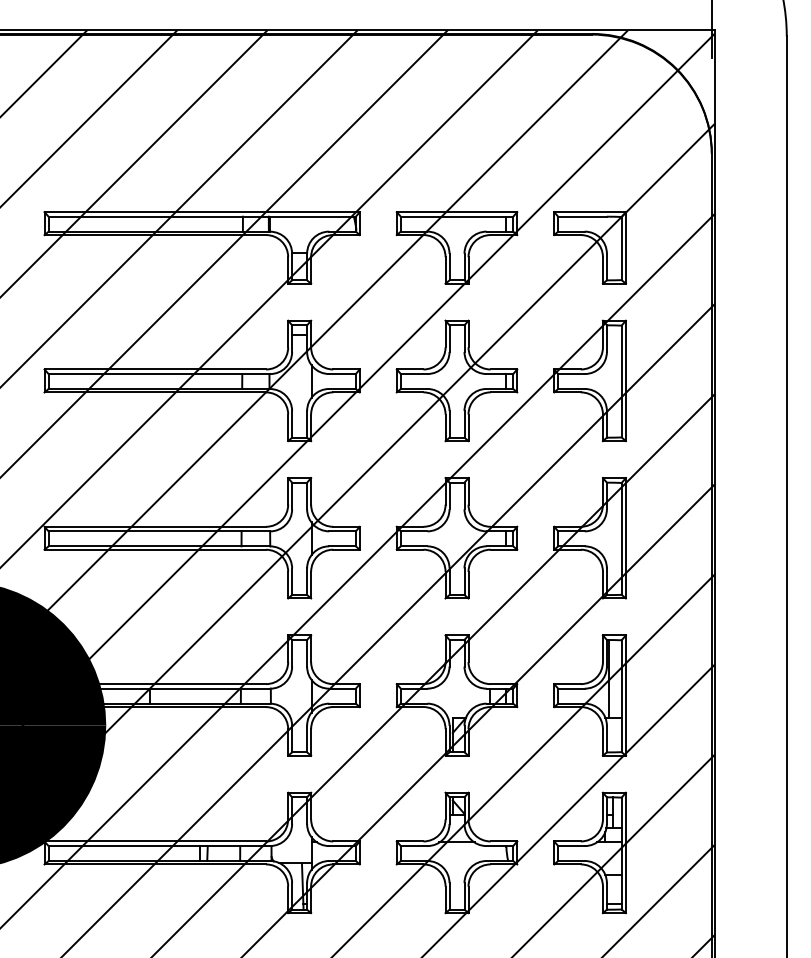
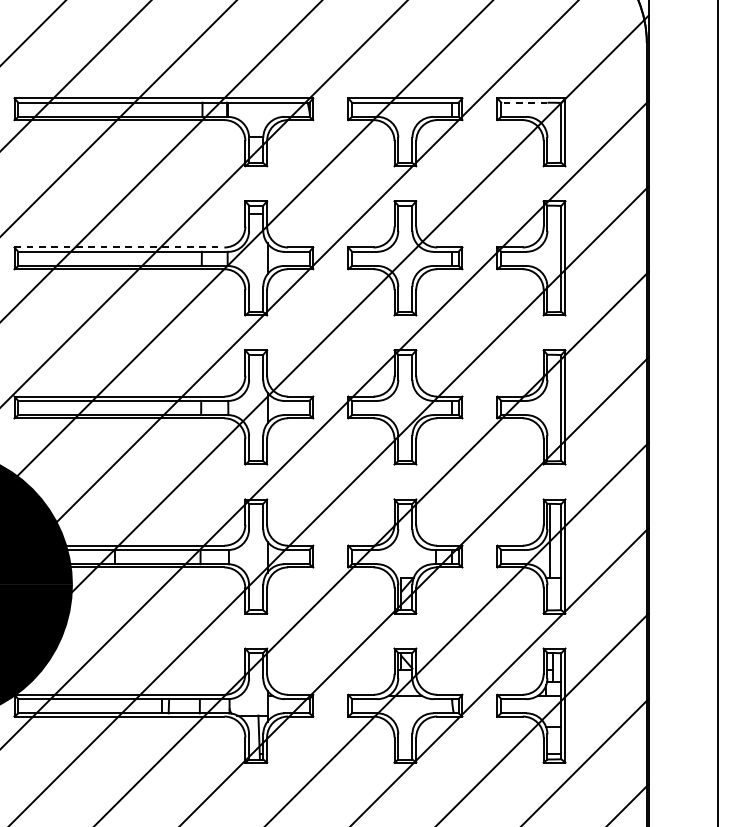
line: (582, 216) -> (524, 102), solid -> dashed
line: (155, 369) -> (119, 247), solid -> dashed

